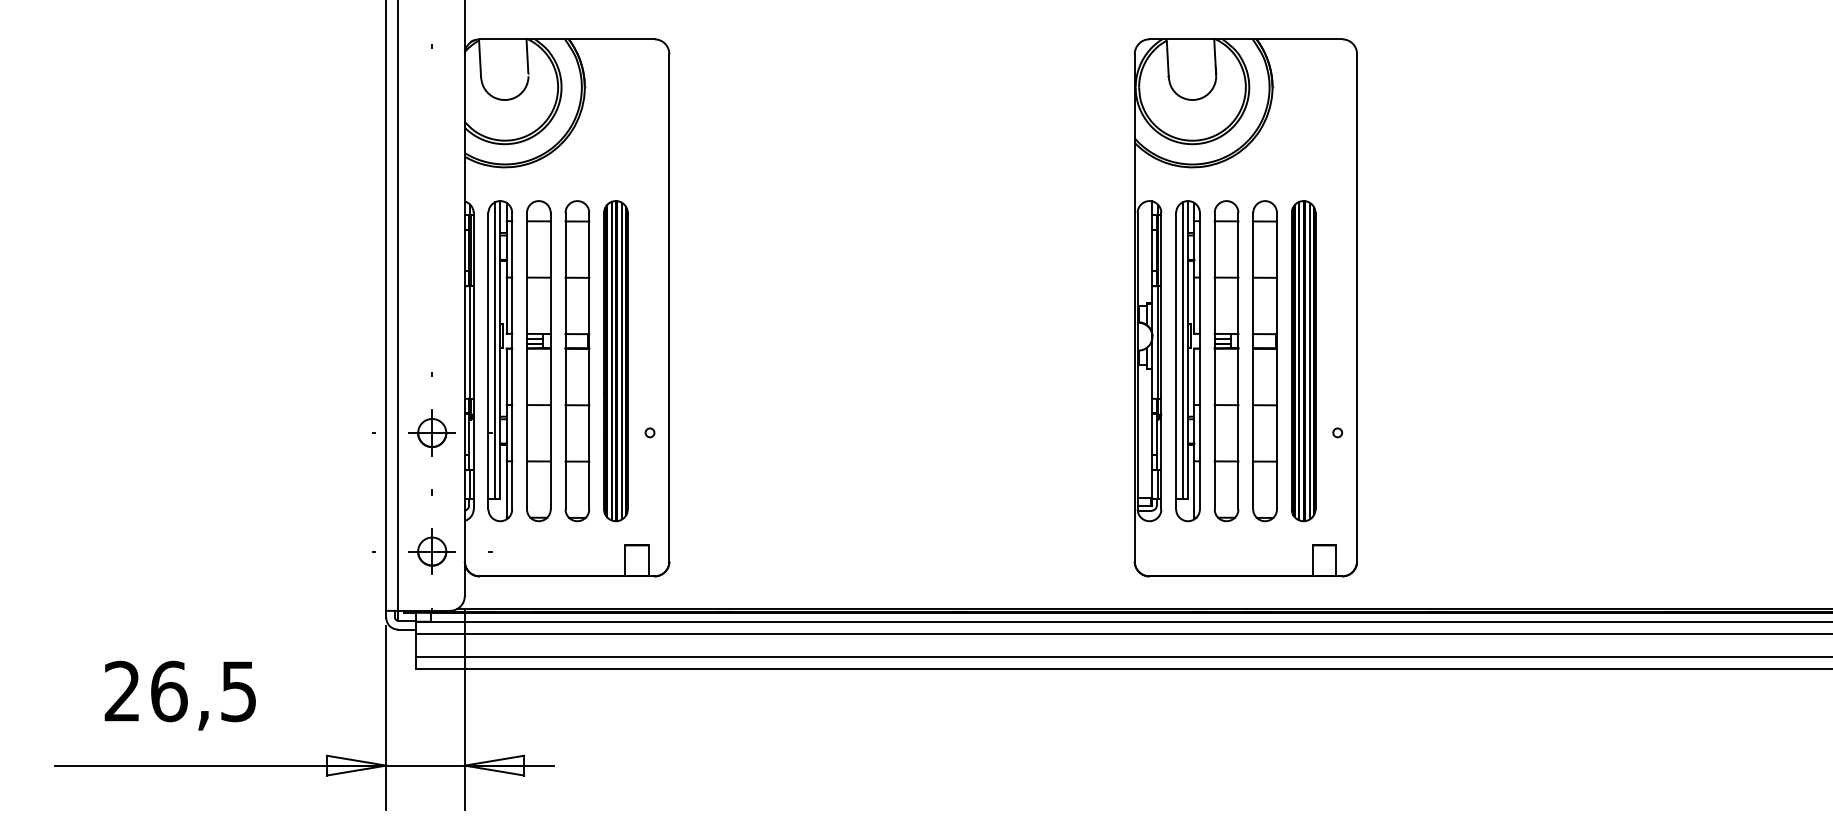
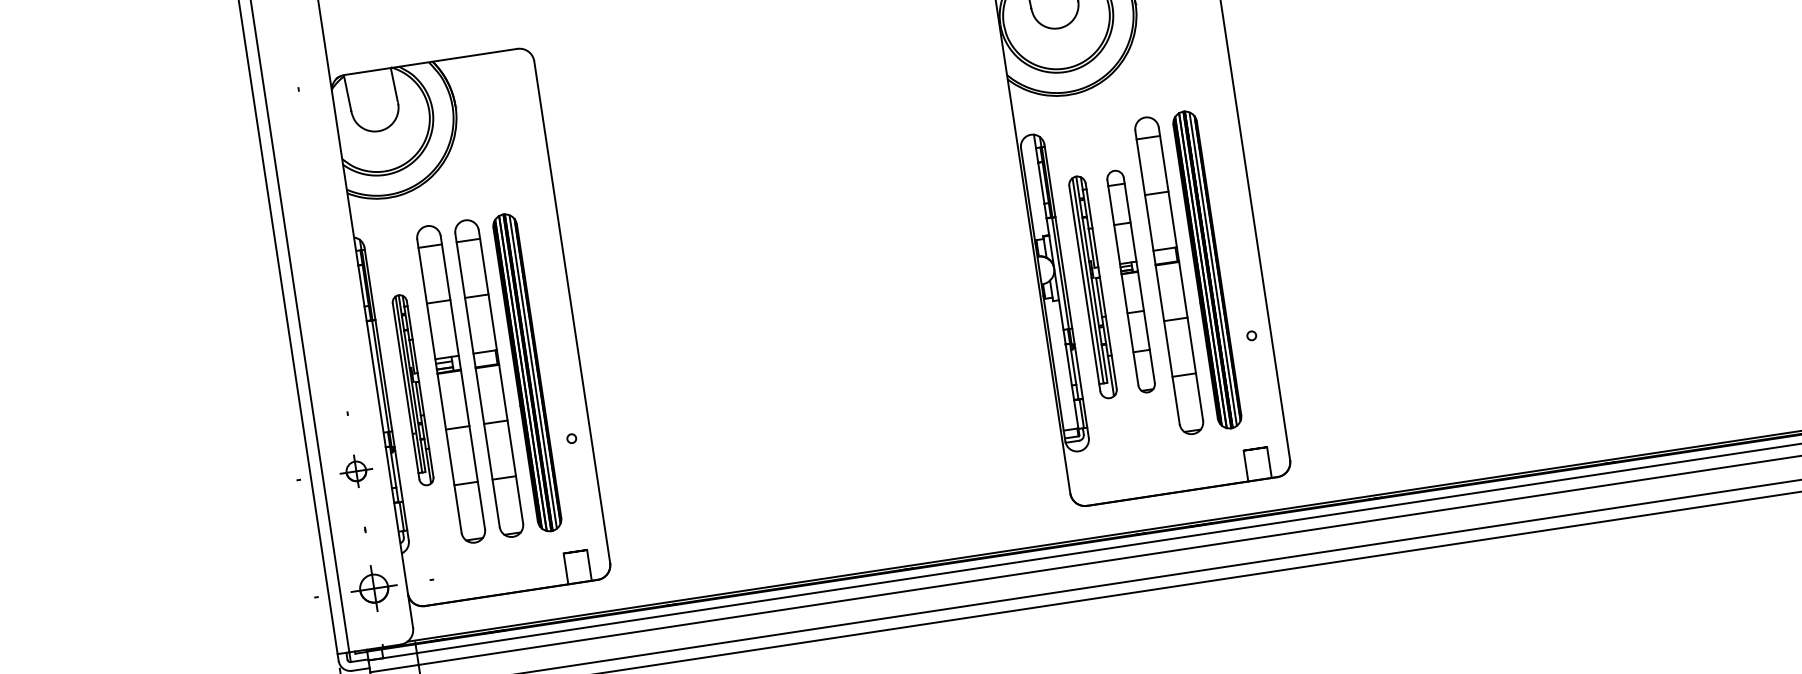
part: (500, 361) -> (413, 390), size x0.6
part: (1187, 361) -> (1092, 287), size x0.7
part: (1226, 361) -> (1131, 281), size x0.7
part: (431, 432) -> (355, 470), size x0.7

